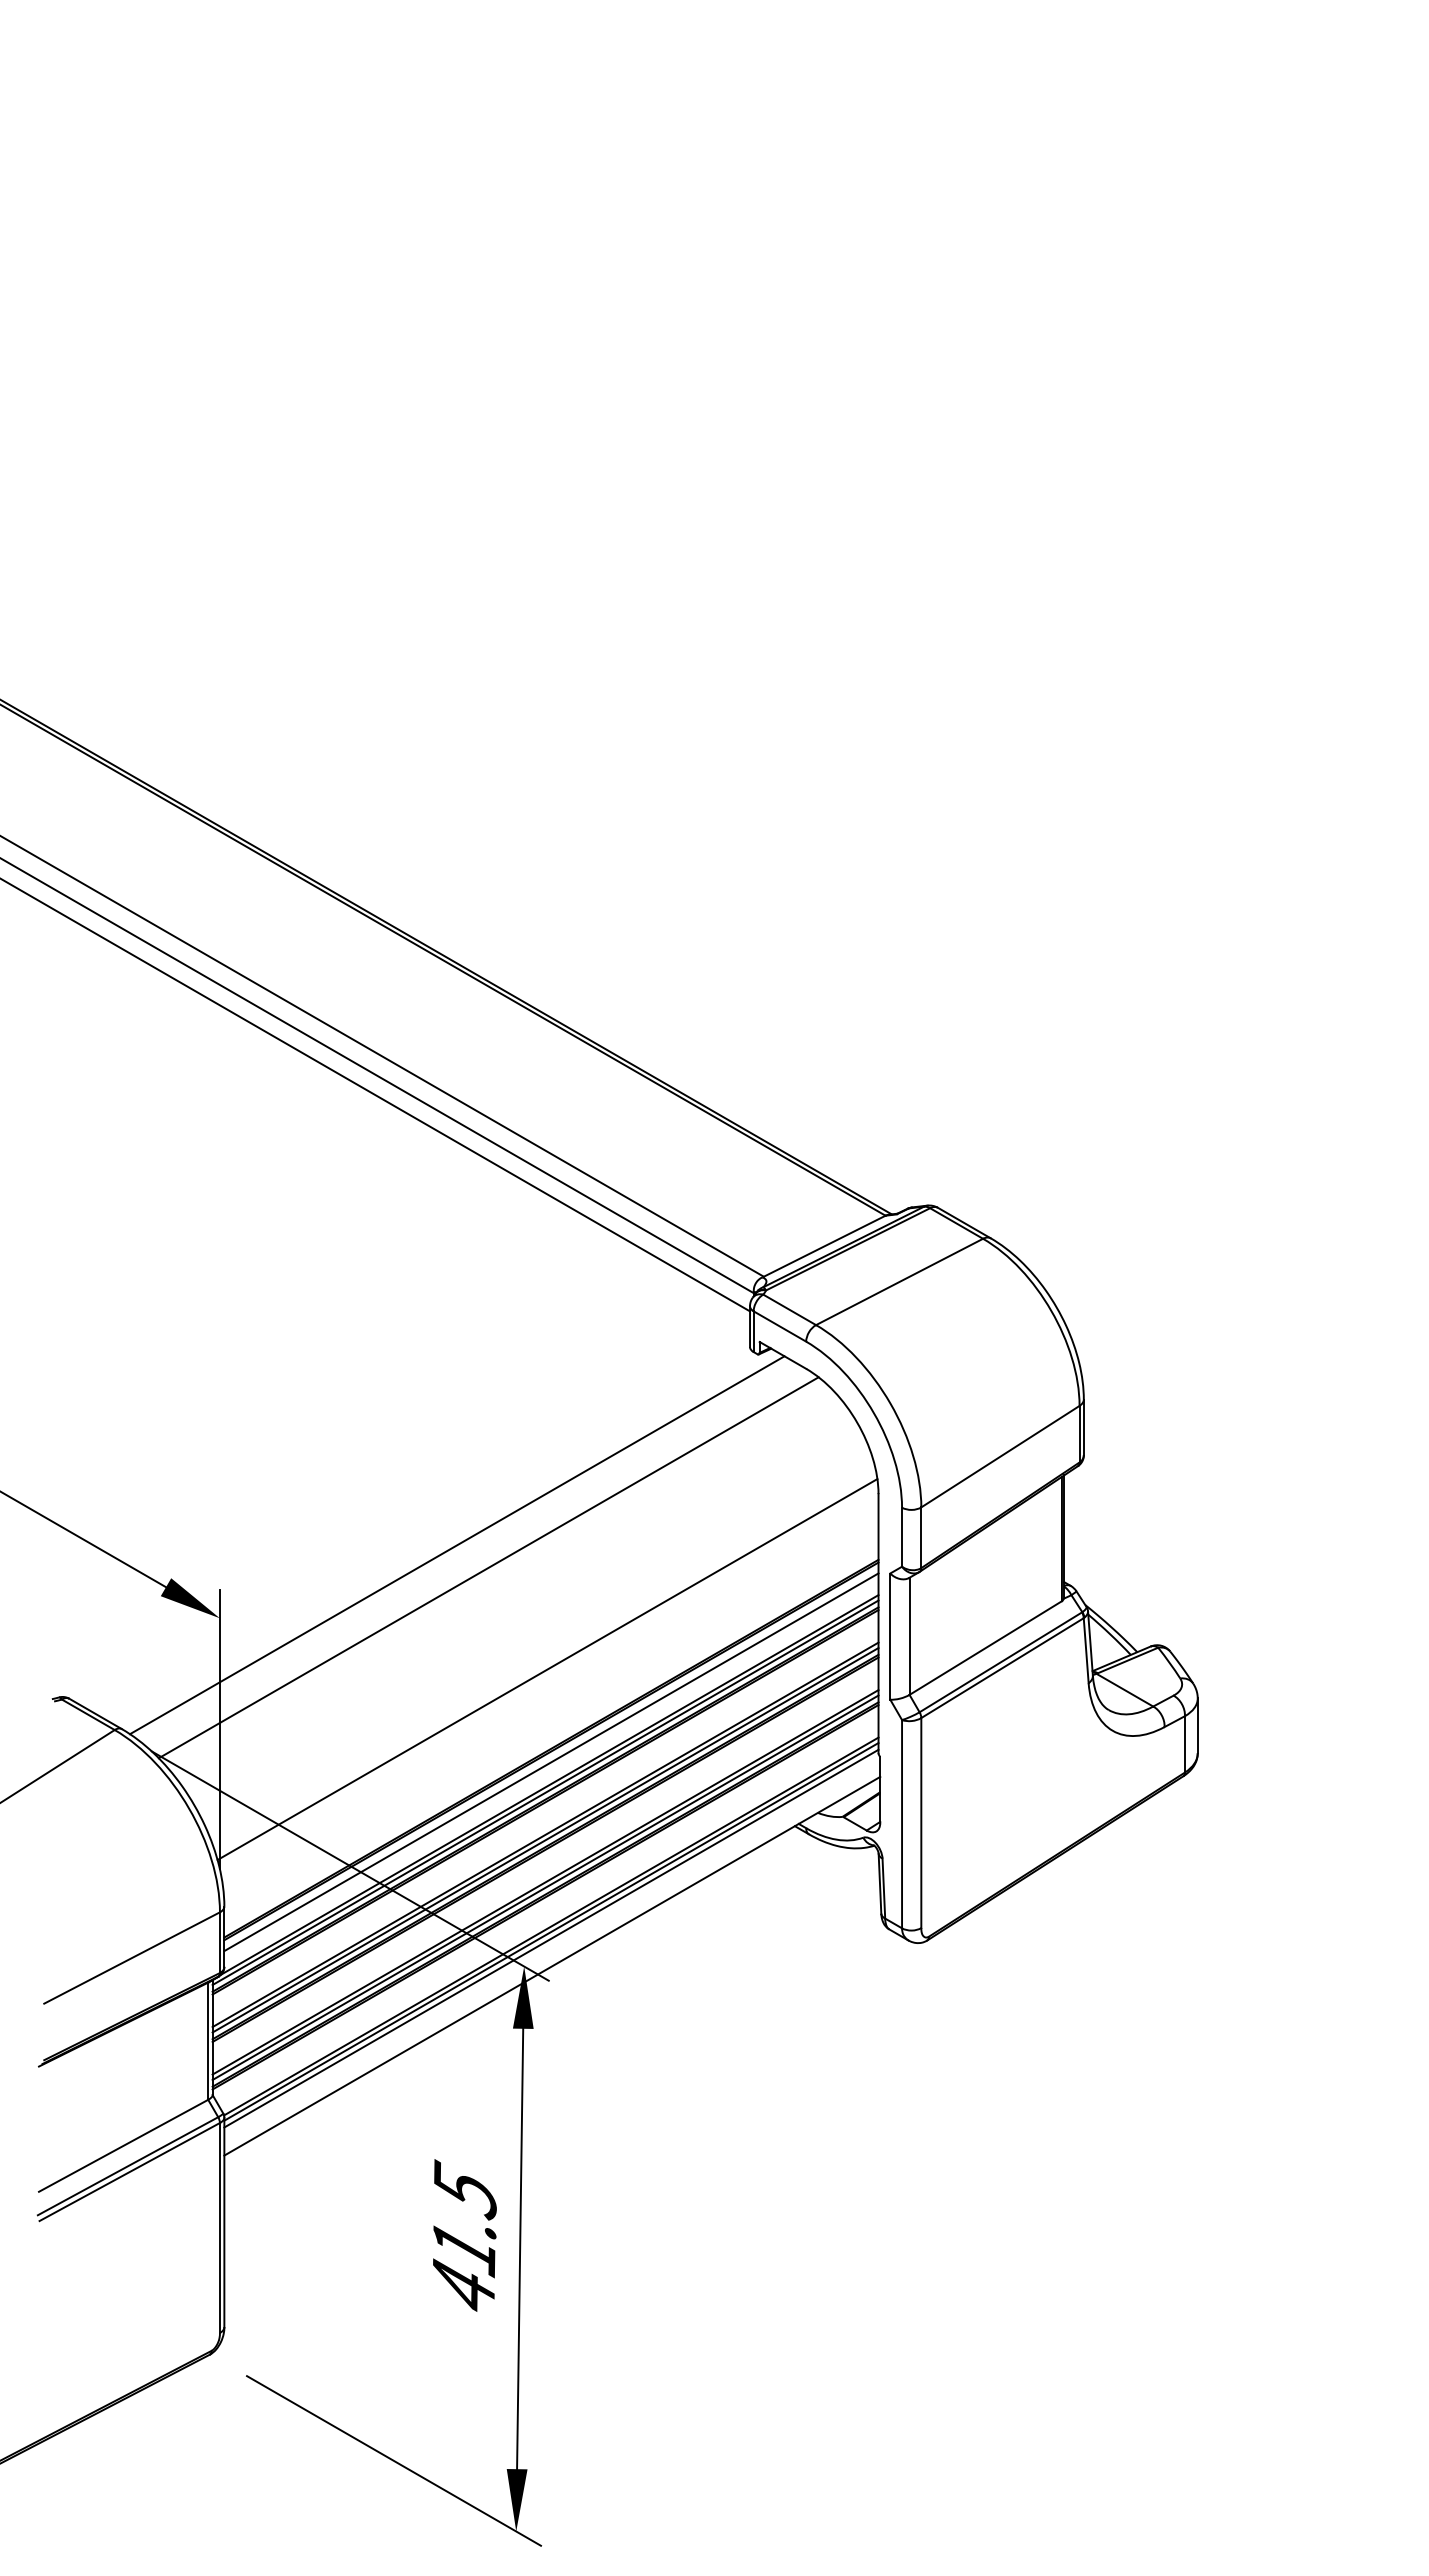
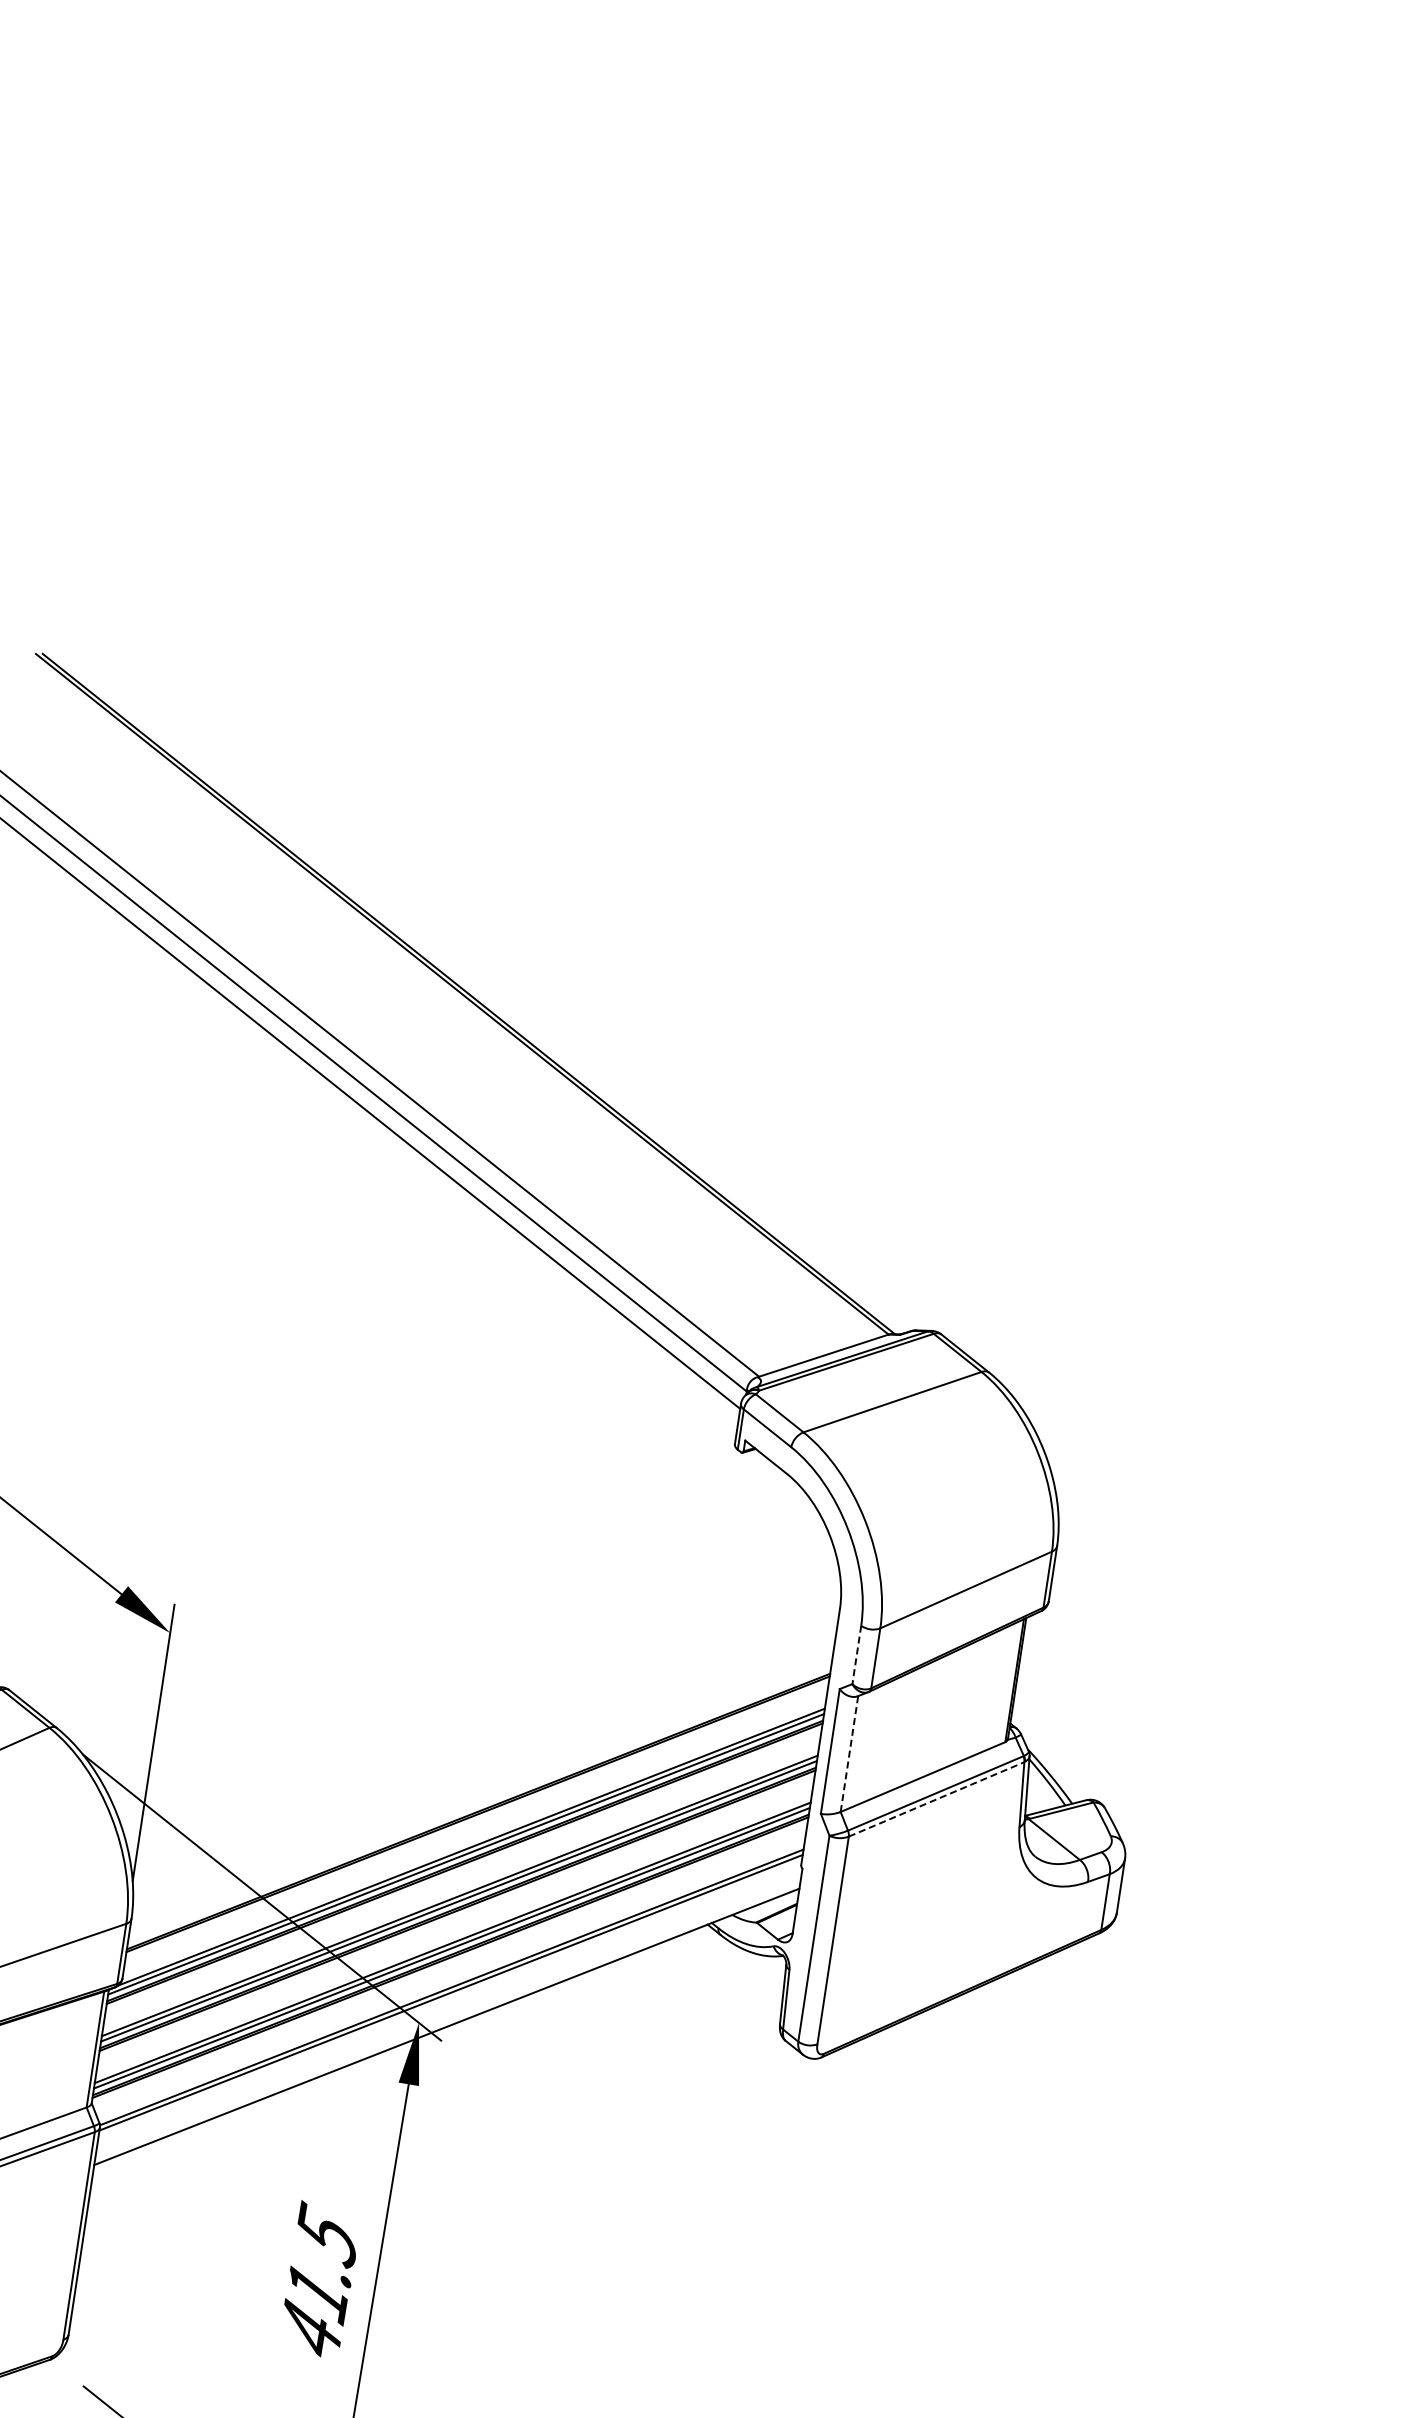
line: (902, 1537) -> (857, 1655), solid -> dashed
line: (457, 1545) -> (416, 1596), removed
line: (488, 1567) -> (443, 1623), removed
line: (909, 1636) -> (849, 1754), solid -> dashed
line: (1002, 1667) -> (936, 1798), solid -> dashed
line: (547, 1669) -> (486, 1732), removed
line: (551, 1762) -> (476, 1825), removed
line: (551, 1938) -> (450, 1999), removed

